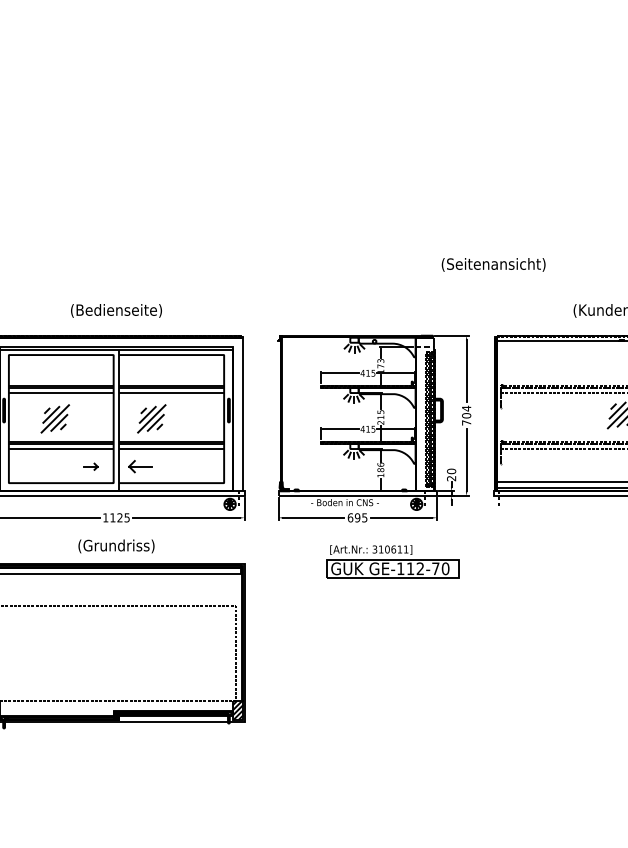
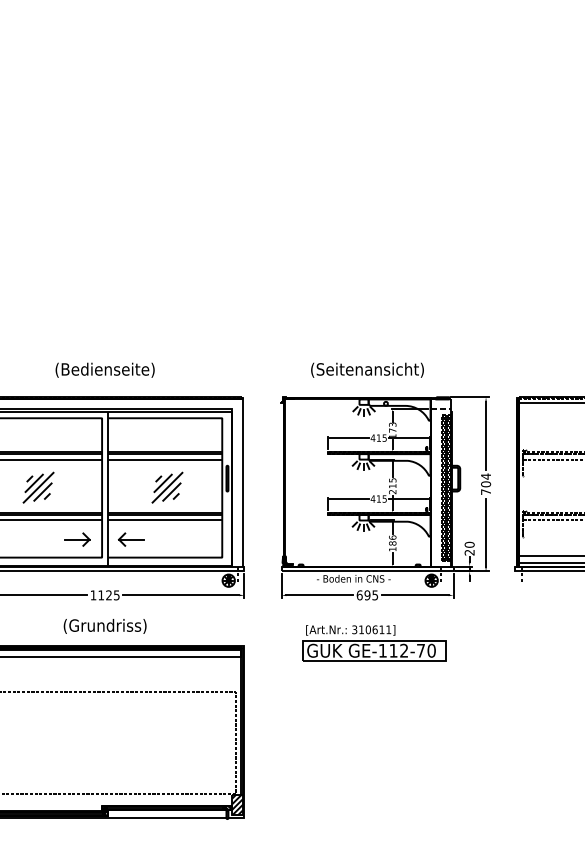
text: (493, 264) -> (367, 369), moved
part: (151, 418) -> (167, 487), moved
part: (90, 466) -> (76, 539), size x1.67
part: (392, 561) -> (373, 642), moved

